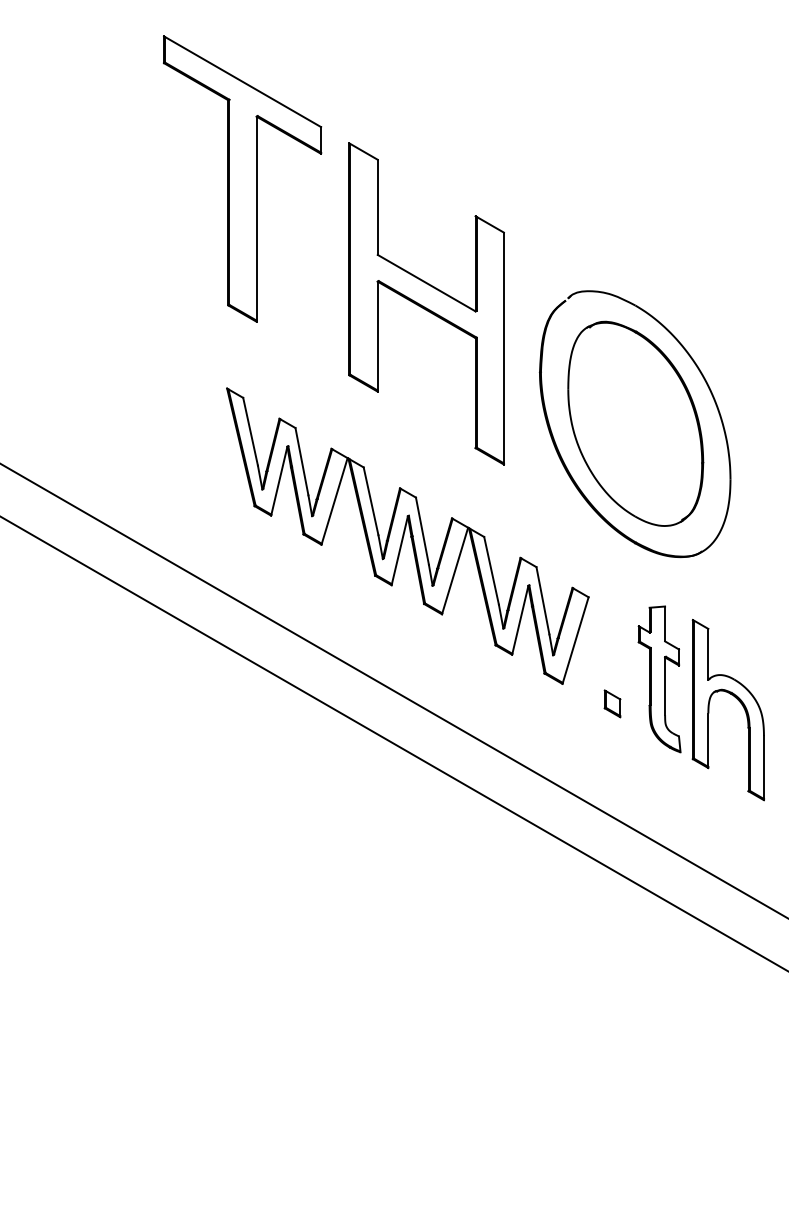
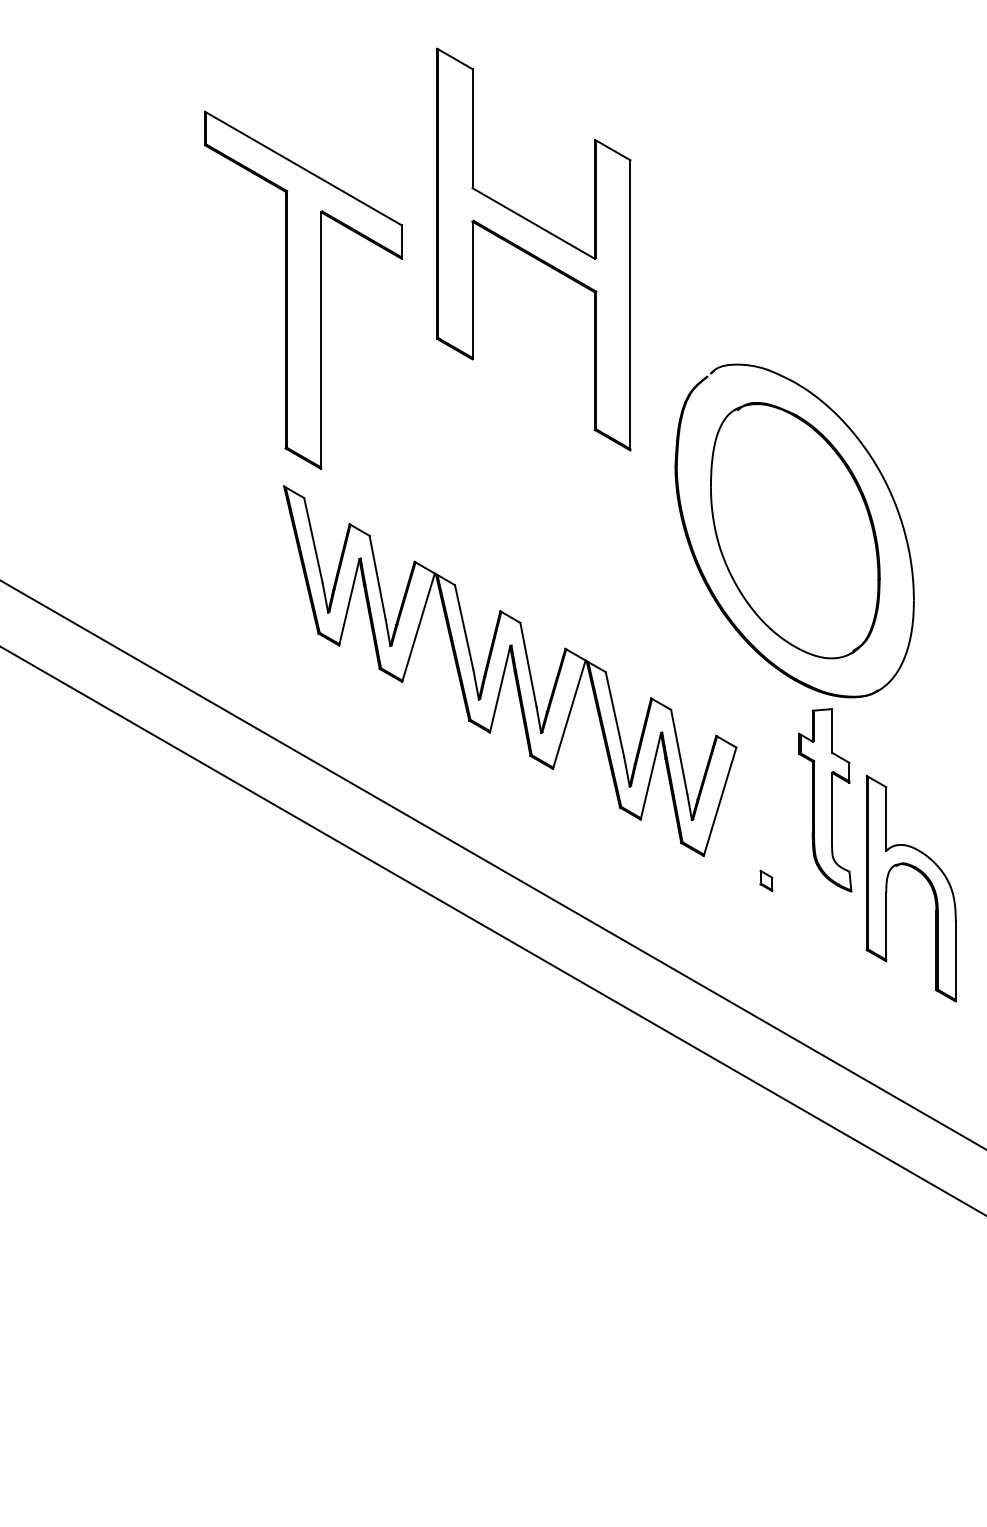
part: (242, 178) -> (303, 289), moved
part: (426, 303) -> (533, 249), moved
part: (659, 679) -> (825, 800), moved
part: (612, 703) -> (766, 880), size x0.6

